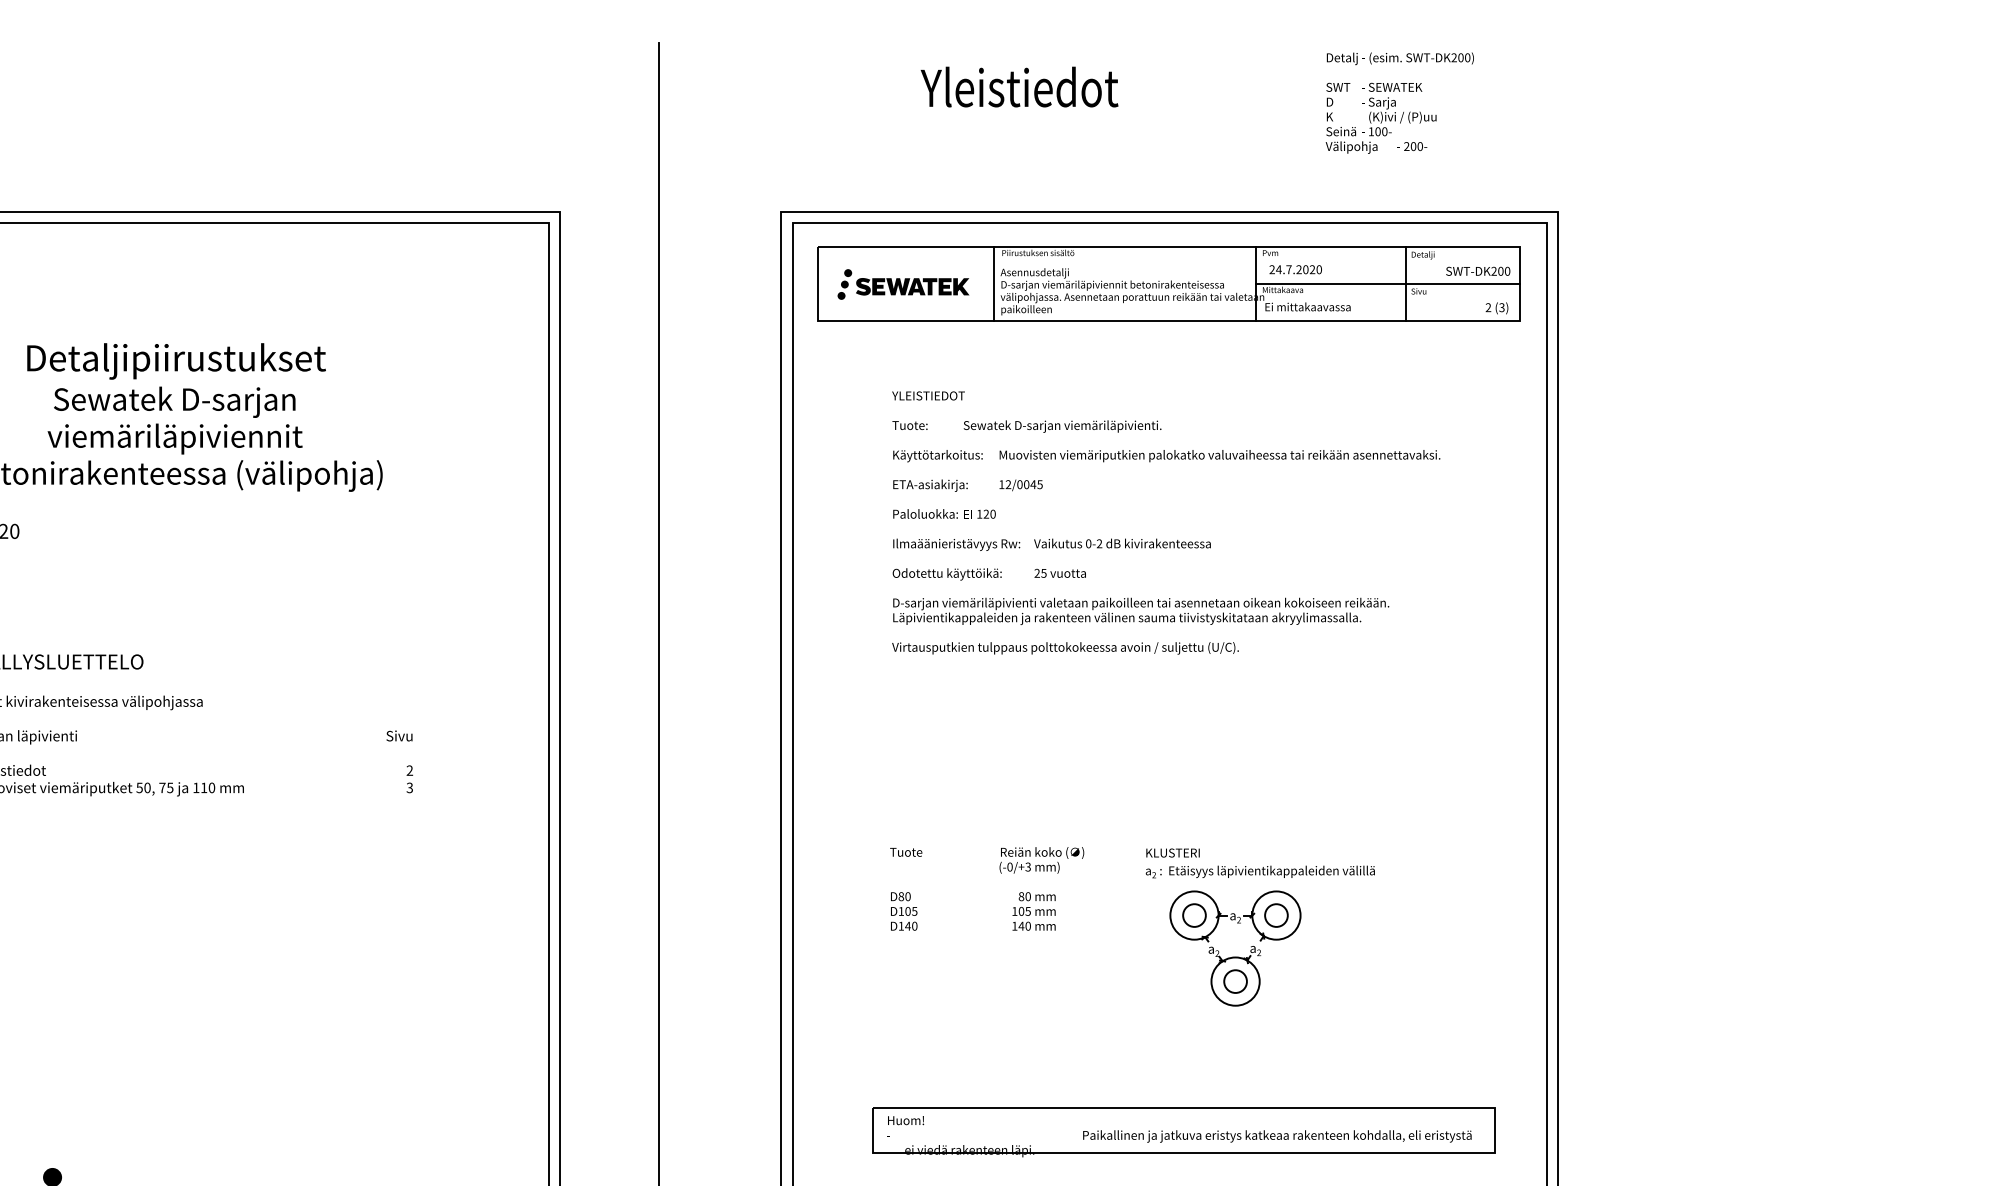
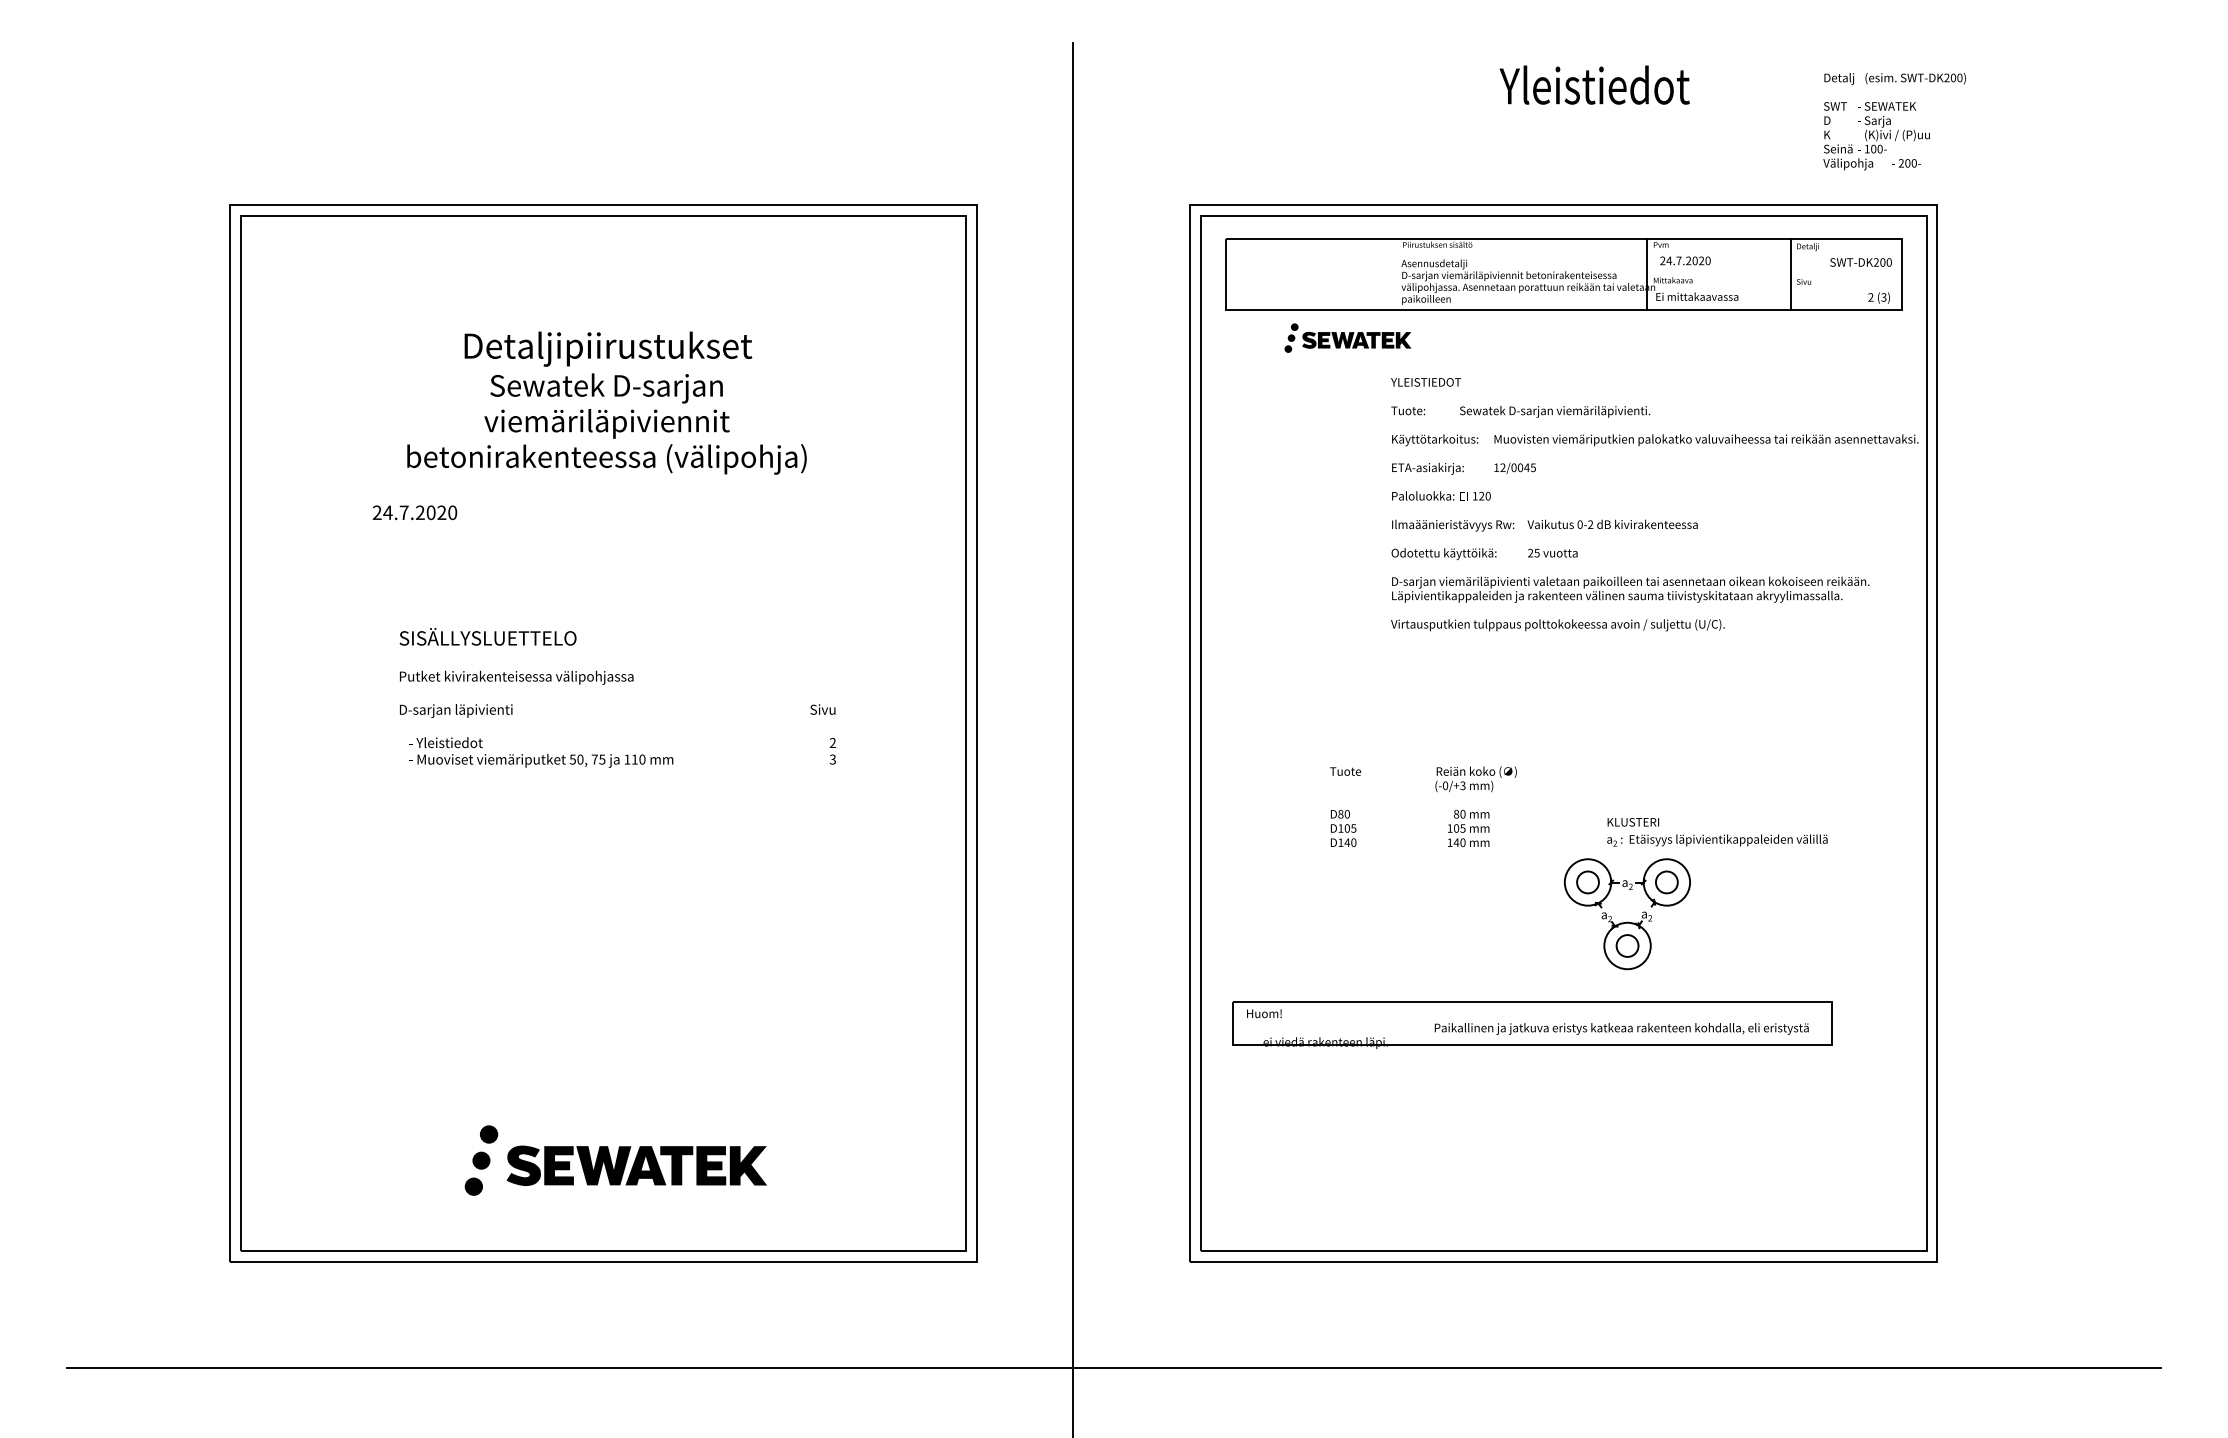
text: (1019, 86) -> (1594, 84), moved
text: (1399, 103) -> (1894, 121), moved
part: (903, 283) -> (1347, 337), moved
line: (993, 283) -> (1394, 274), removed
line: (1388, 283) -> (1774, 274), removed
text: (1165, 522) -> (1654, 504), moved
text: (1260, 863) -> (1717, 832), moved
text: (987, 888) -> (1423, 806), moved
part: (1184, 1132) -> (1532, 1025), moved

